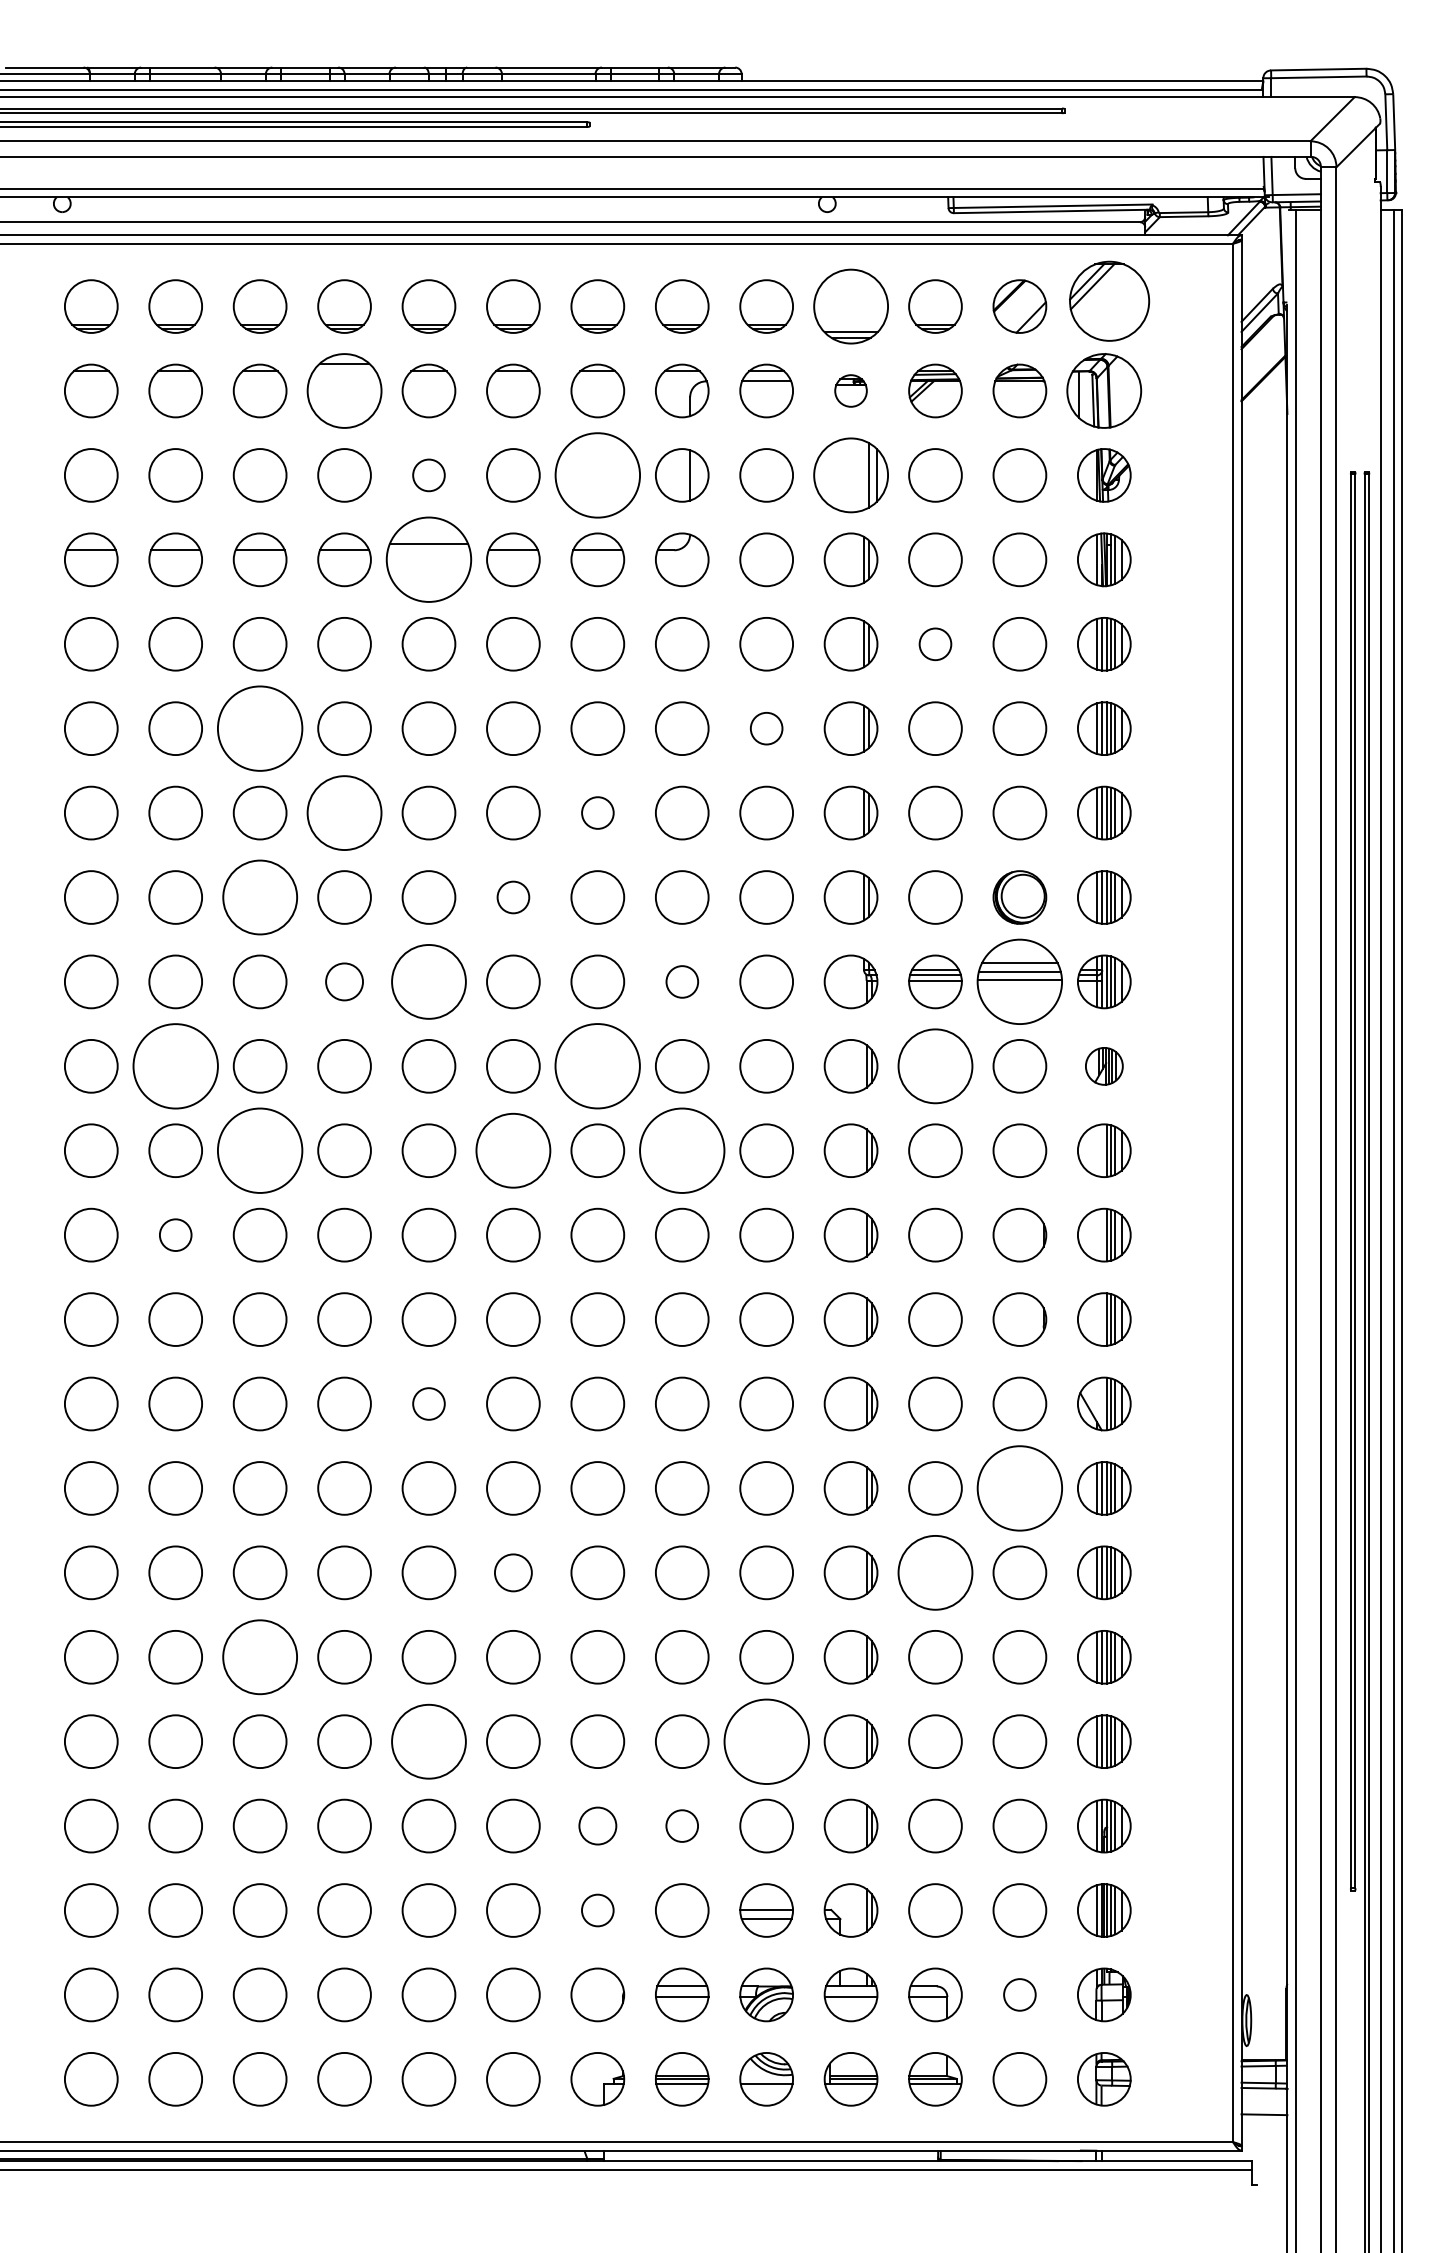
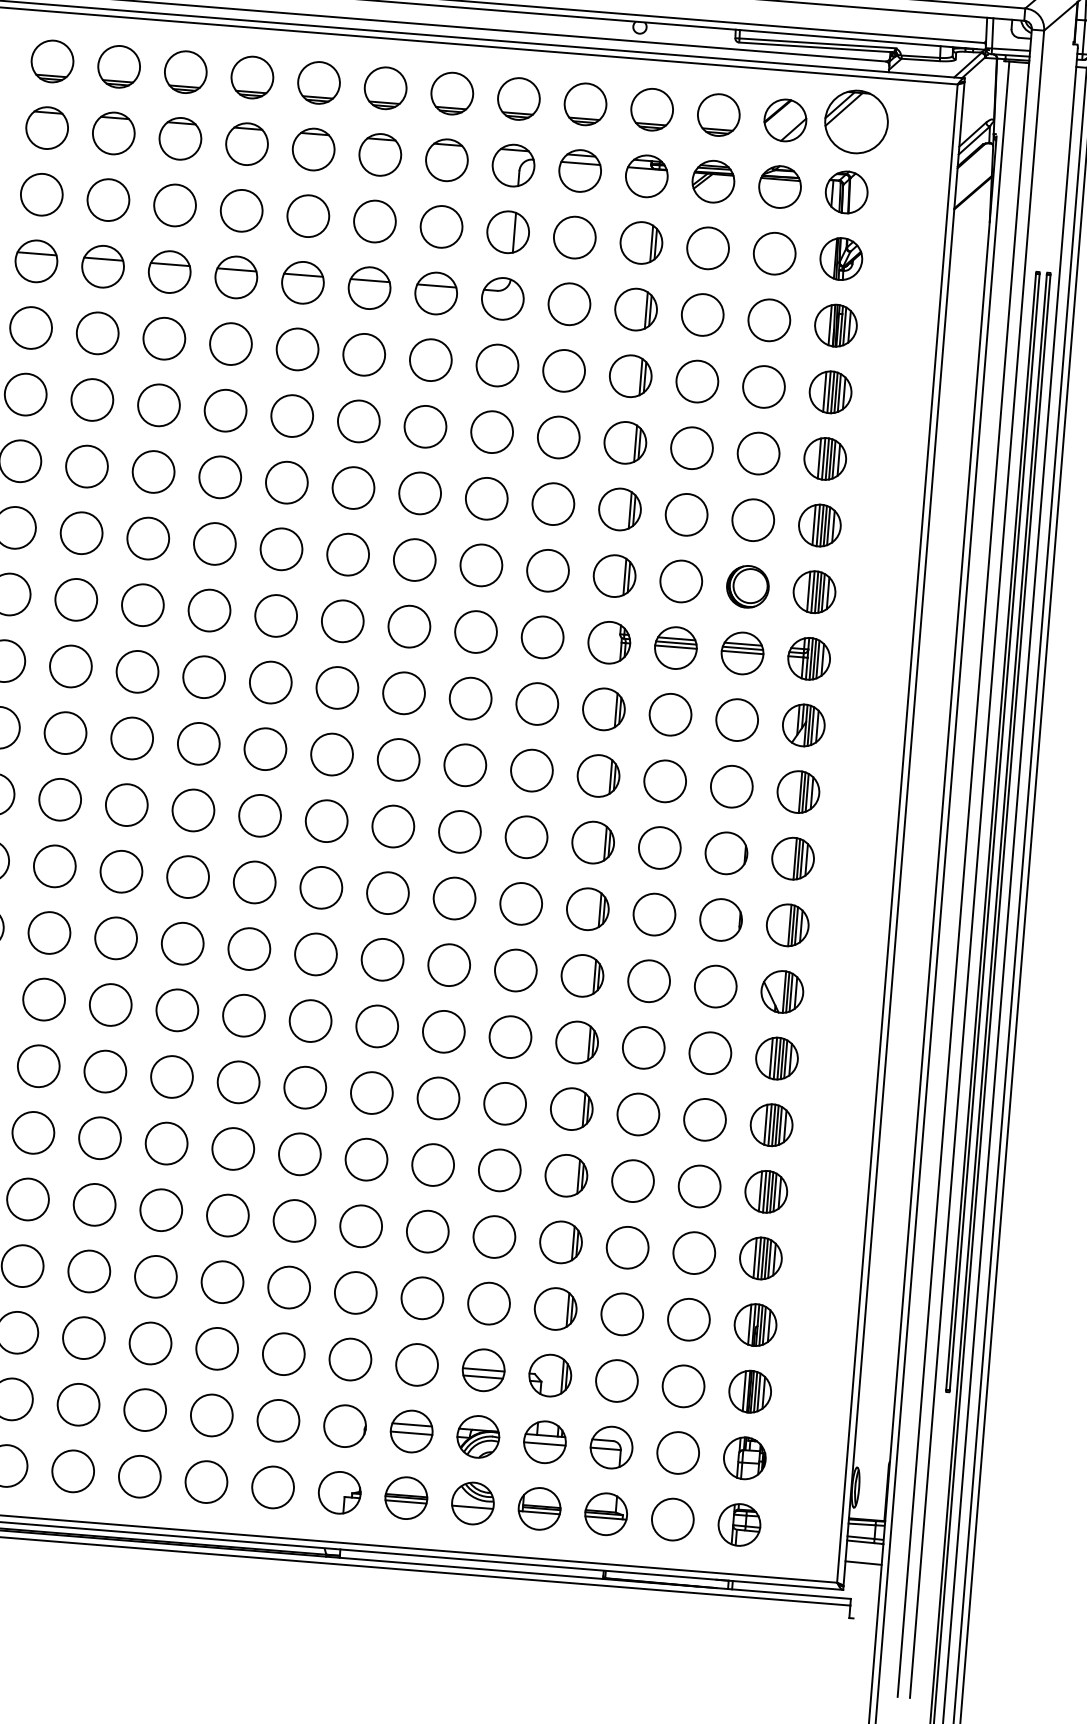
part: (850, 306) -> (651, 109), size x0.71
part: (344, 390) -> (247, 143), size x0.71
part: (850, 390) -> (646, 175), size x1.67
part: (1104, 390) -> (846, 192), size x0.71
circle: (428, 475) -> (307, 216), size x1.67
circle: (597, 475) -> (441, 226), size x0.62
part: (850, 475) -> (641, 243), size x0.71
part: (428, 559) -> (302, 282), size x0.62
circle: (935, 644) -> (697, 381), size x1.67
circle: (259, 728) -> (158, 405), size x0.62
circle: (766, 728) -> (558, 437), size x1.67
circle: (344, 812) -> (220, 476), size x0.71
circle: (597, 812) -> (419, 492), size x1.67
circle: (259, 897) -> (147, 538), size x0.71
circle: (513, 897) -> (348, 554), size x1.67
circle: (344, 981) -> (209, 610), size x1.43
circle: (428, 981) -> (275, 615), size x0.71
circle: (682, 981) -> (476, 631), size x1.67
part: (1019, 981) -> (742, 653), size x0.62
circle: (175, 1065) -> (70, 665), size x0.62
circle: (935, 1065) -> (670, 714), size x0.71
circle: (597, 1066) -> (403, 693), size x0.62
part: (1104, 1066) -> (803, 725), size x1.43
circle: (259, 1150) -> (131, 738), size x0.62
circle: (513, 1150) -> (332, 754), size x0.71
circle: (681, 1150) -> (464, 765), size x0.62
circle: (175, 1234) -> (60, 799), size x1.67
circle: (428, 1403) -> (249, 948), size x1.67
circle: (1019, 1488) -> (710, 1053), size x0.62
circle: (513, 1572) -> (305, 1087), size x1.43
circle: (935, 1572) -> (638, 1114), size x0.71
circle: (259, 1656) -> (99, 1137), size x0.71
circle: (428, 1741) -> (227, 1215), size x0.71
circle: (766, 1741) -> (494, 1236), size x0.62
circle: (597, 1825) -> (355, 1292), size x1.43
circle: (681, 1825) -> (421, 1297), size x1.67
circle: (597, 1910) -> (350, 1359), size x1.67
circle: (1019, 1994) -> (677, 1452), size x1.67

